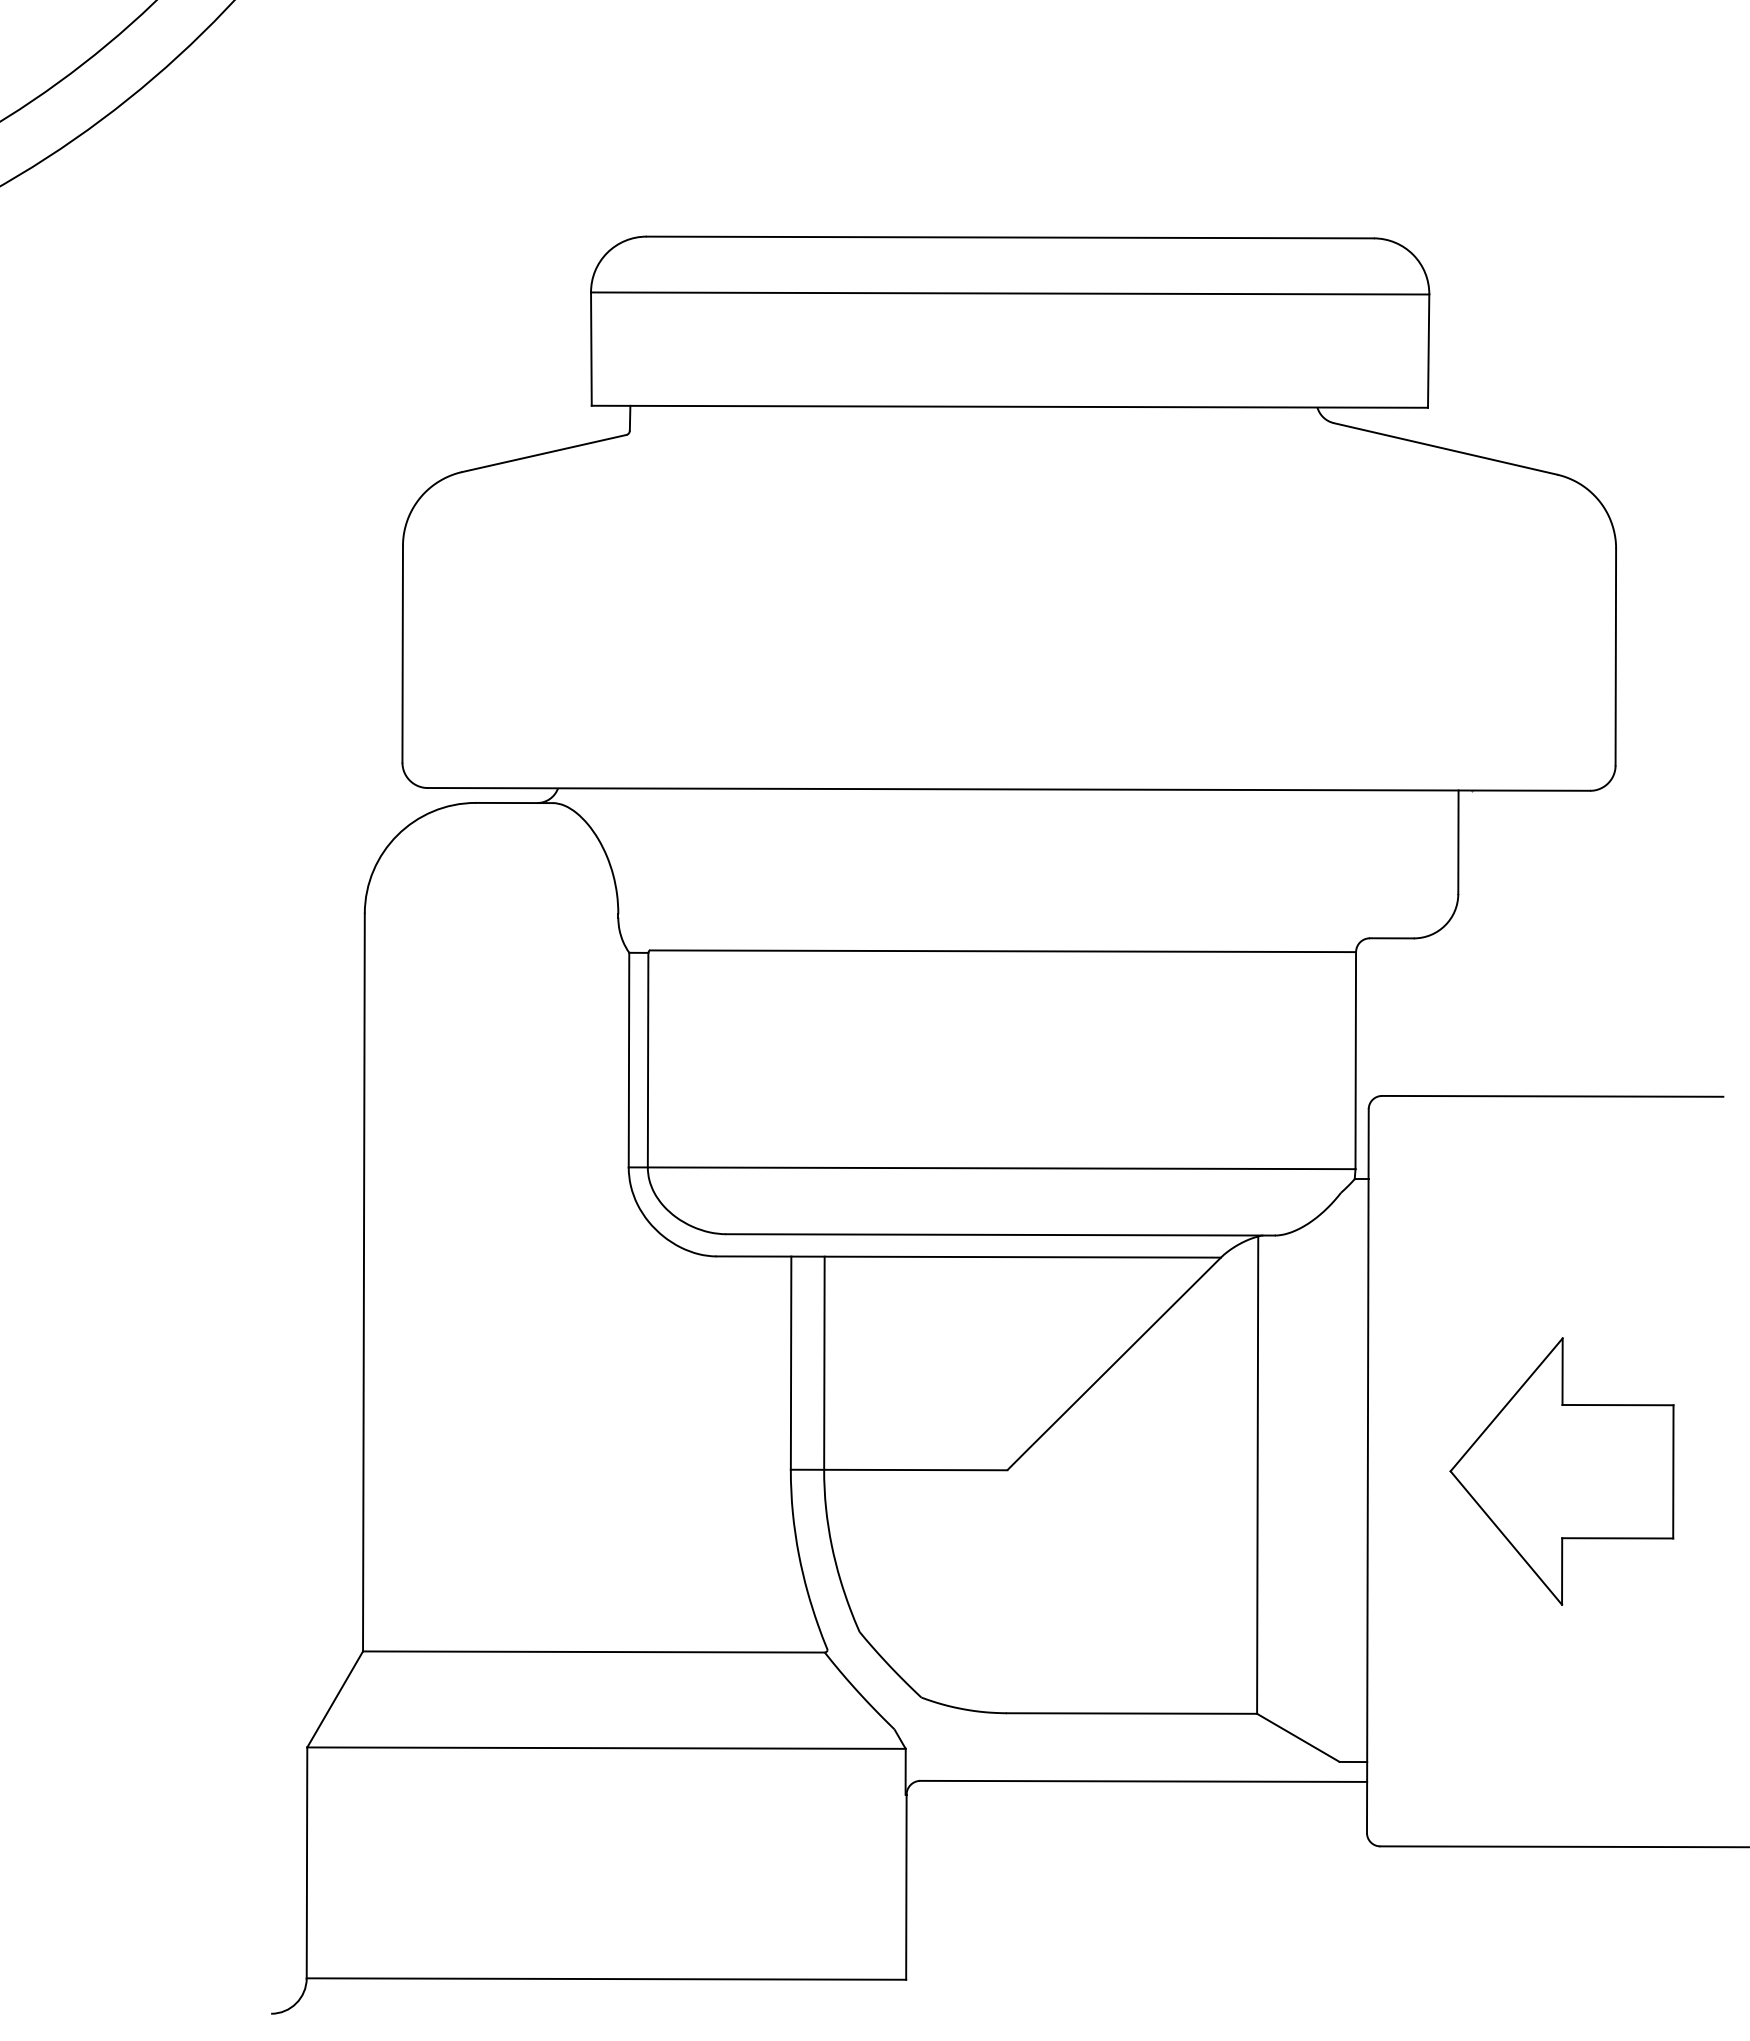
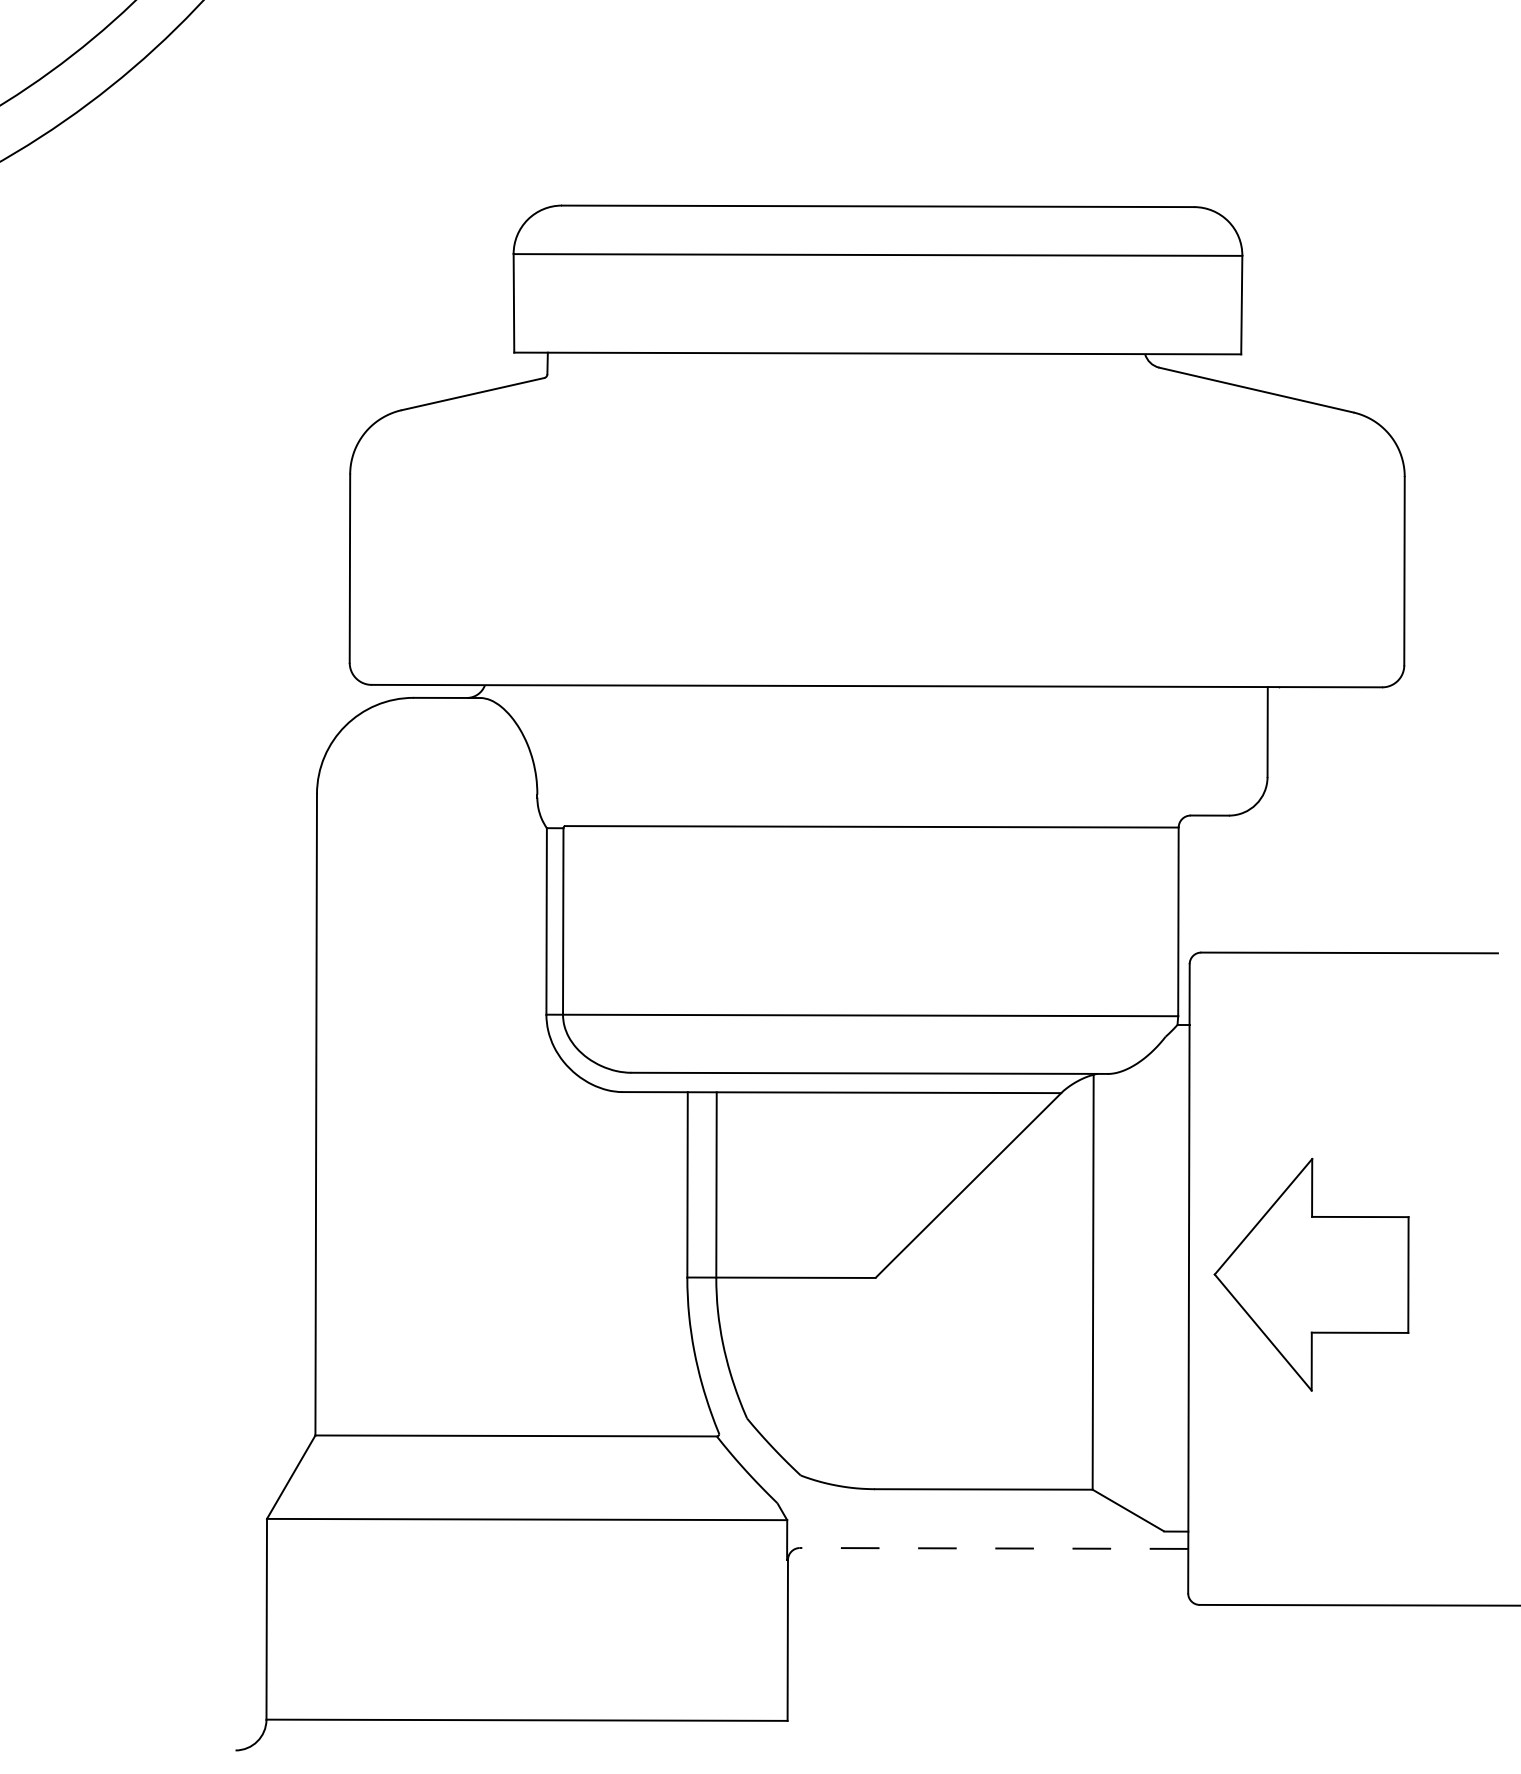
part: (1561, 1471) -> (1311, 1274), moved
line: (1143, 1781) -> (993, 1548), solid -> dashed

